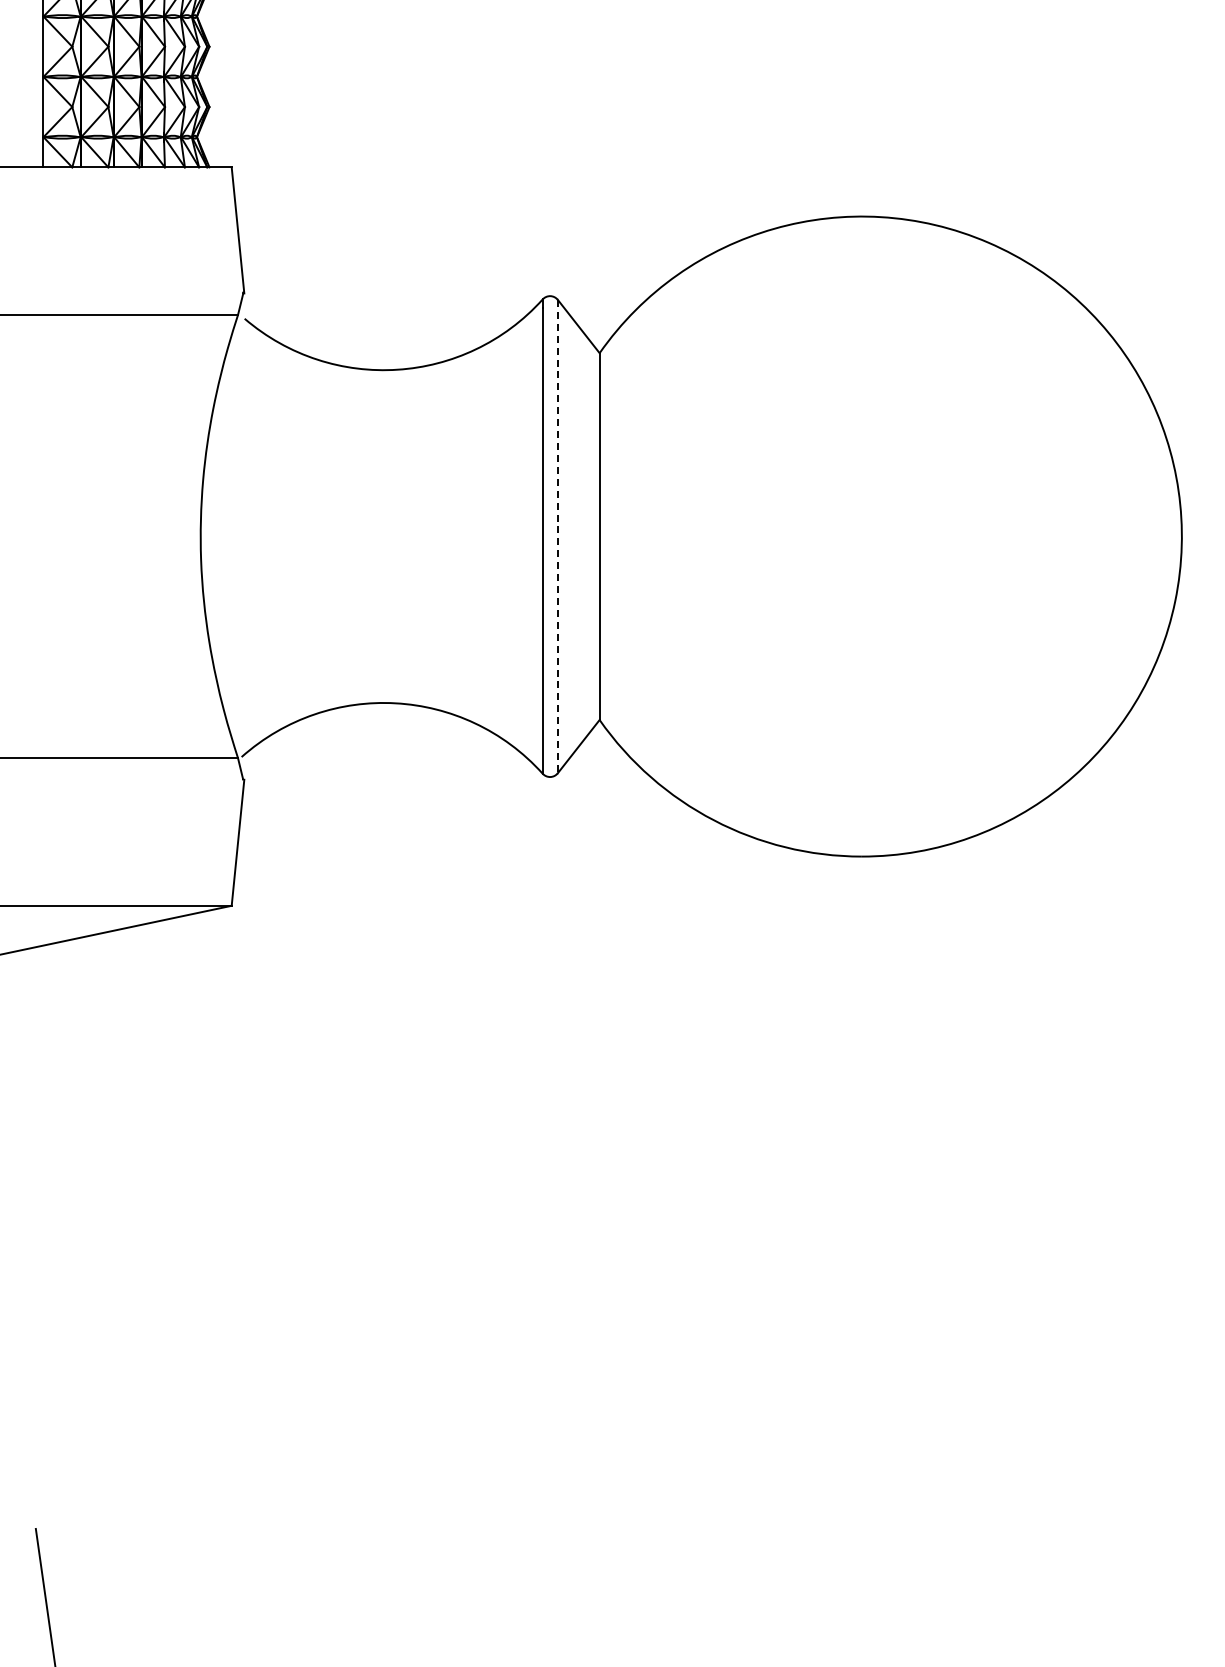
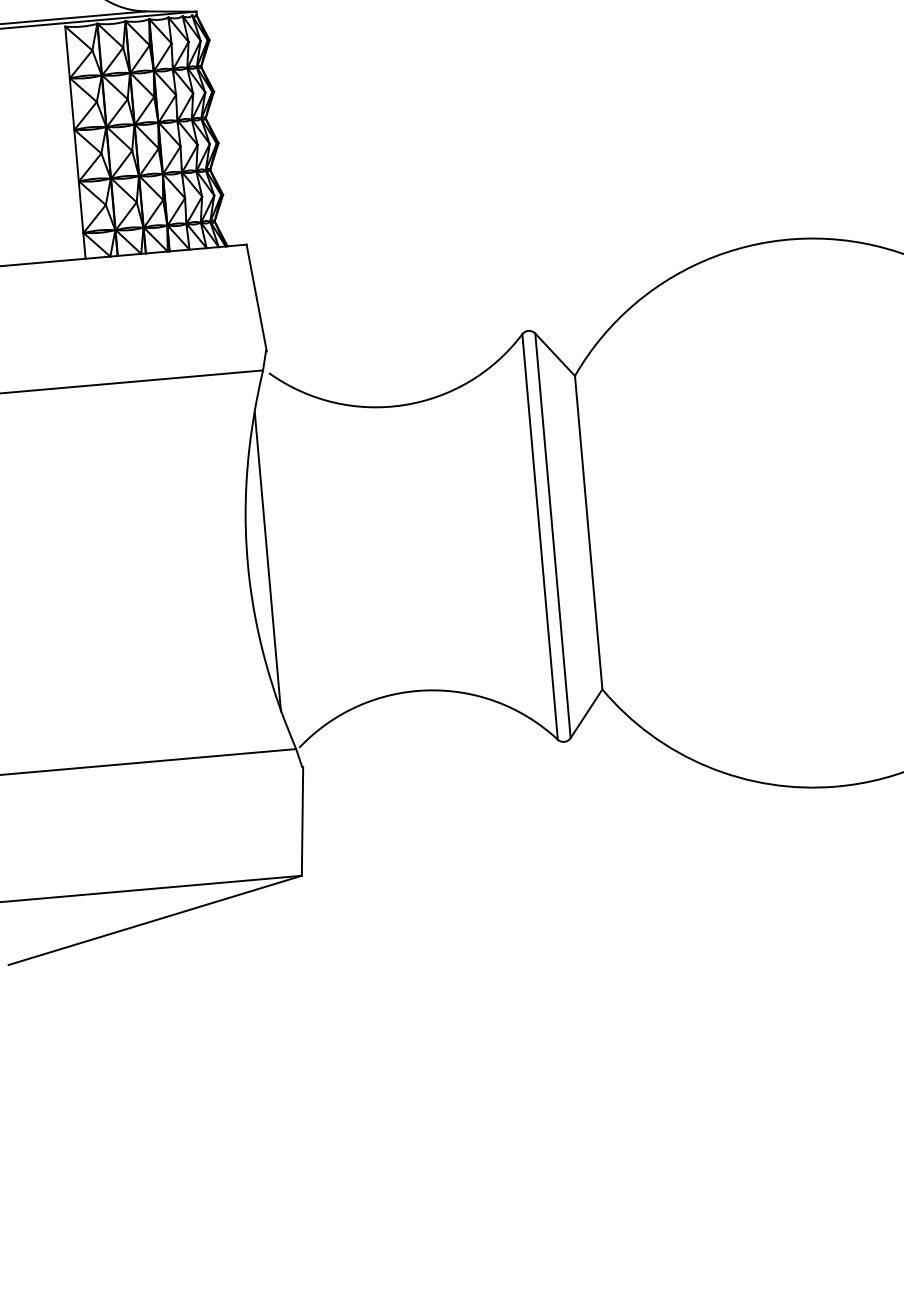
line: (557, 536) -> (552, 535), dashed -> solid
line: (224, 538) -> (268, 562), added

